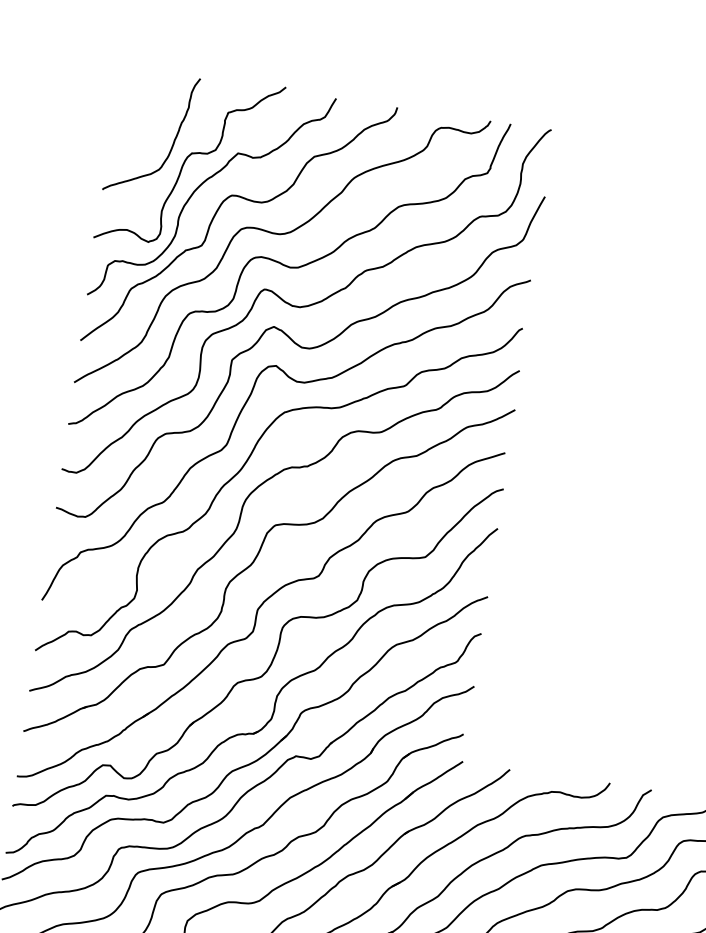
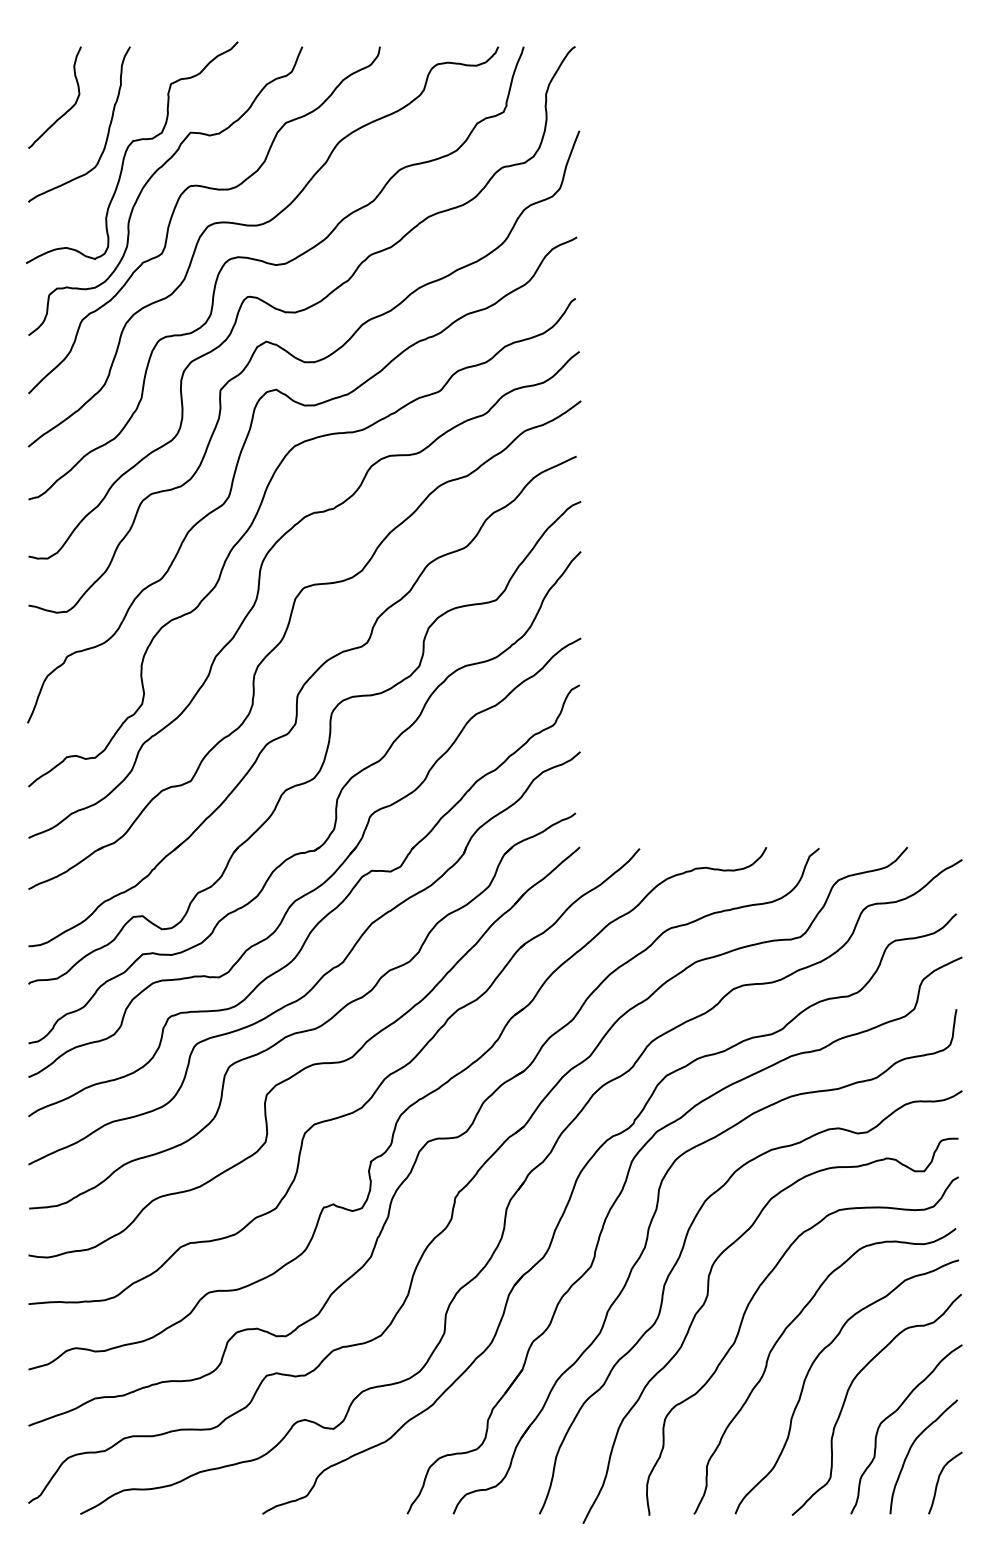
curve: (140, 123) -> (63, 113), added

